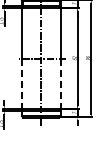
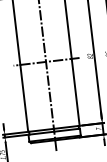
line: (21, 84) -> (23, 99), dashed -> solid
line: (60, 84) -> (75, 93), dashed -> solid

